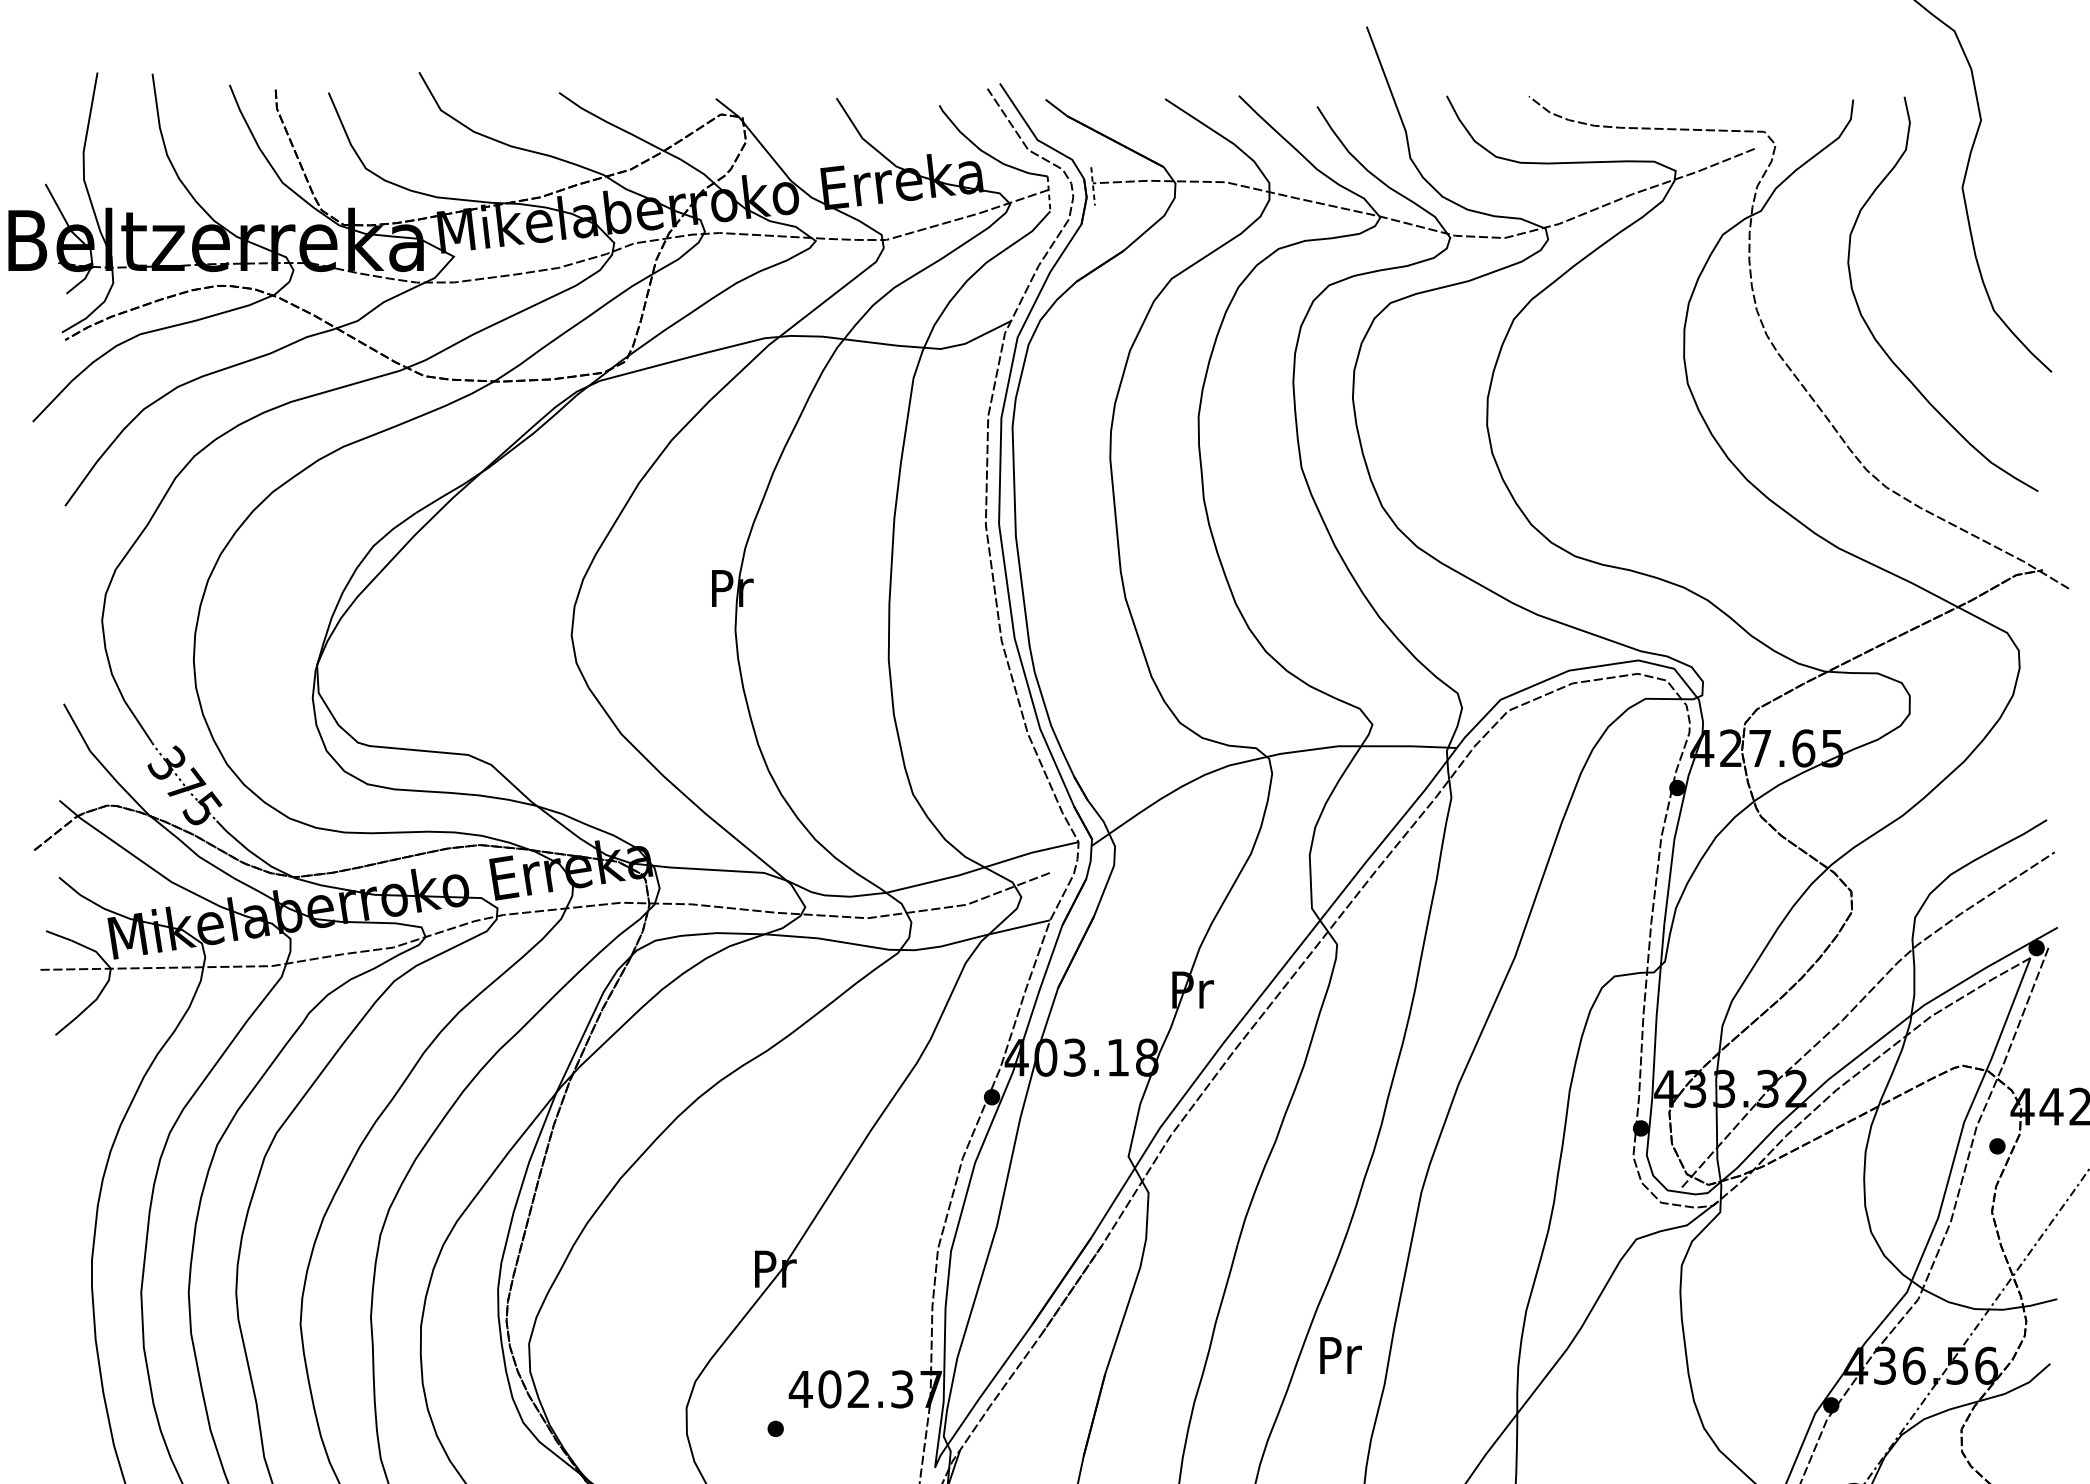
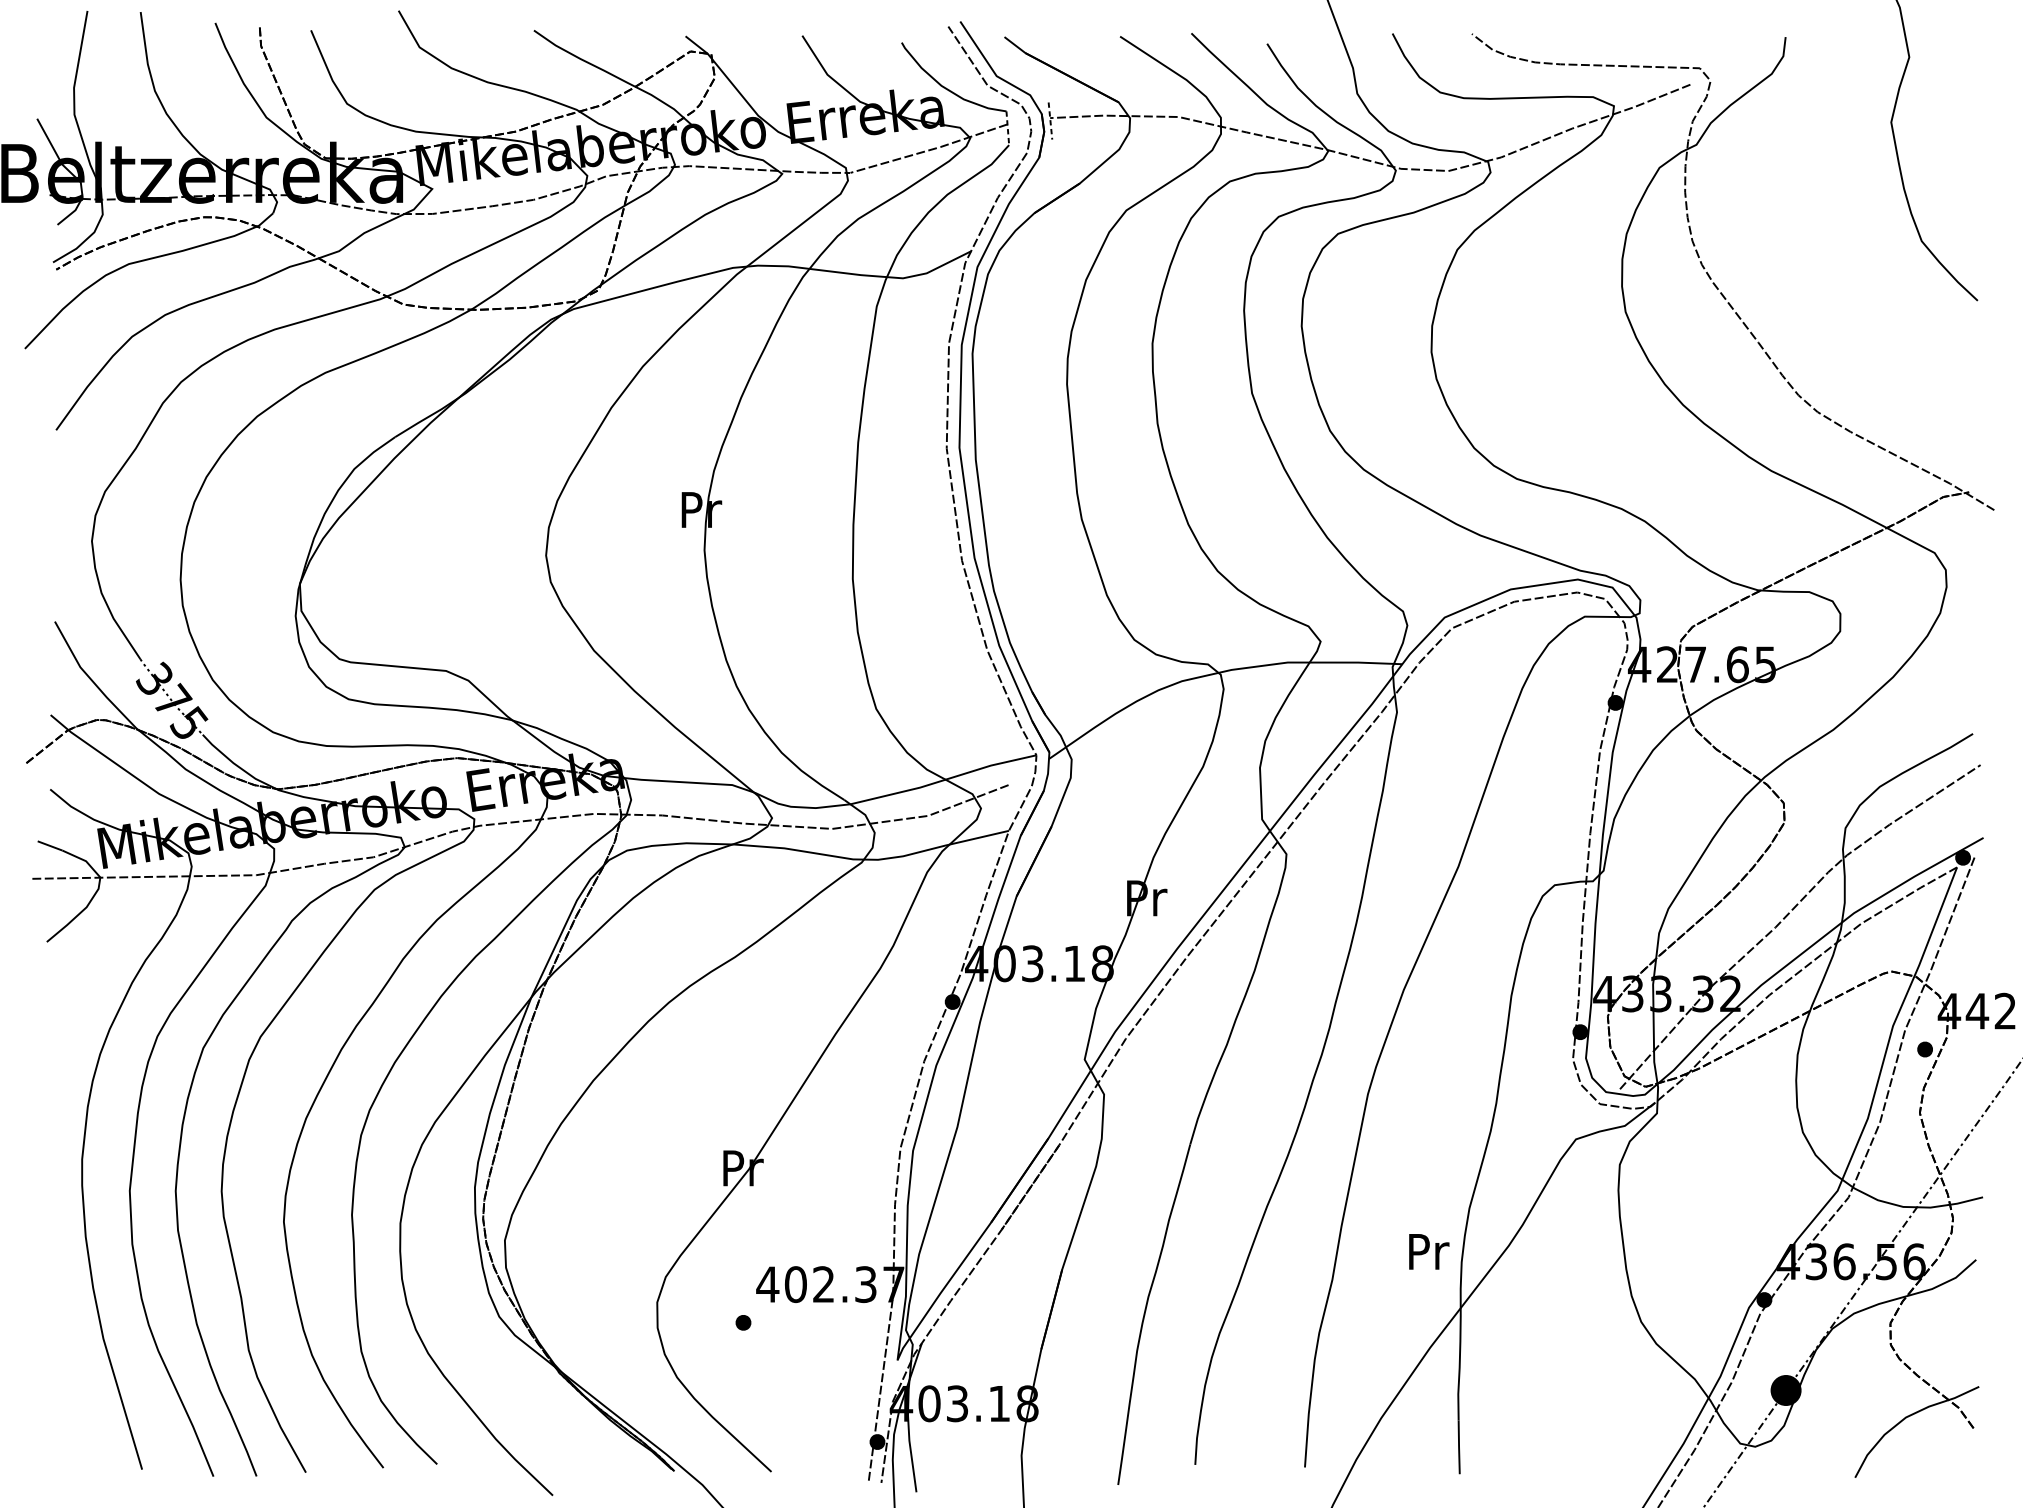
part: (1878, 341) -> (1810, 271), removed
text: (1341, 1355) -> (1429, 1251), moved

